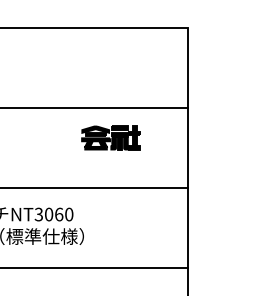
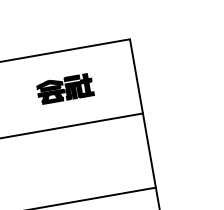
part: (110, 137) -> (64, 88), moved

